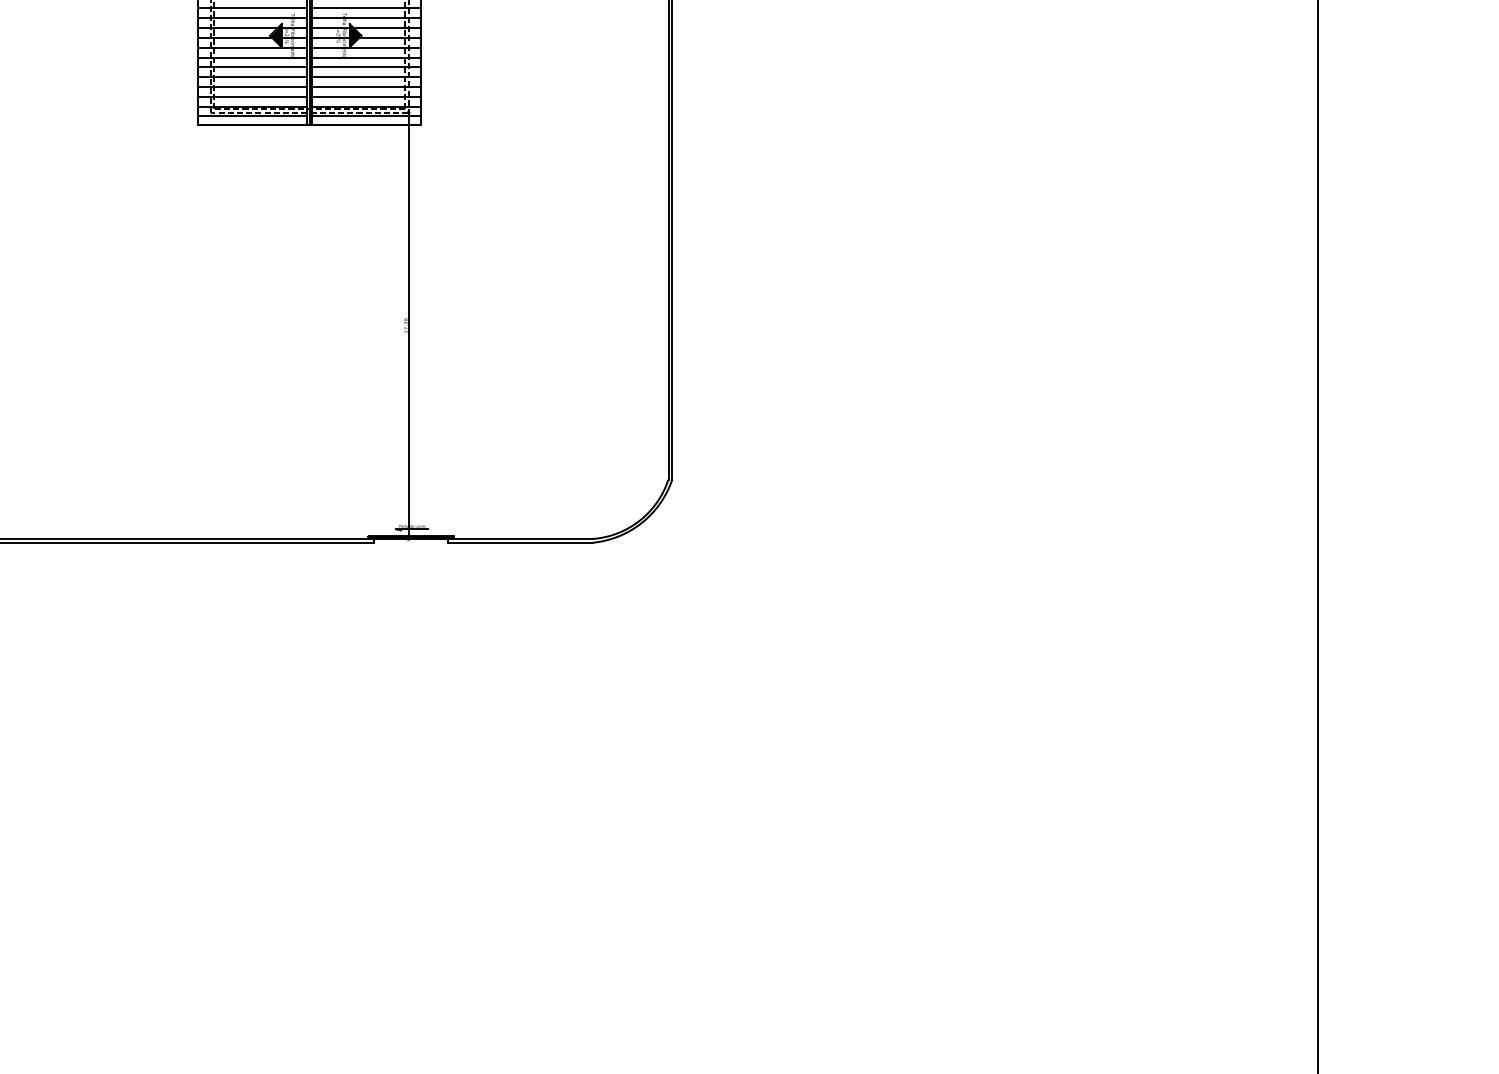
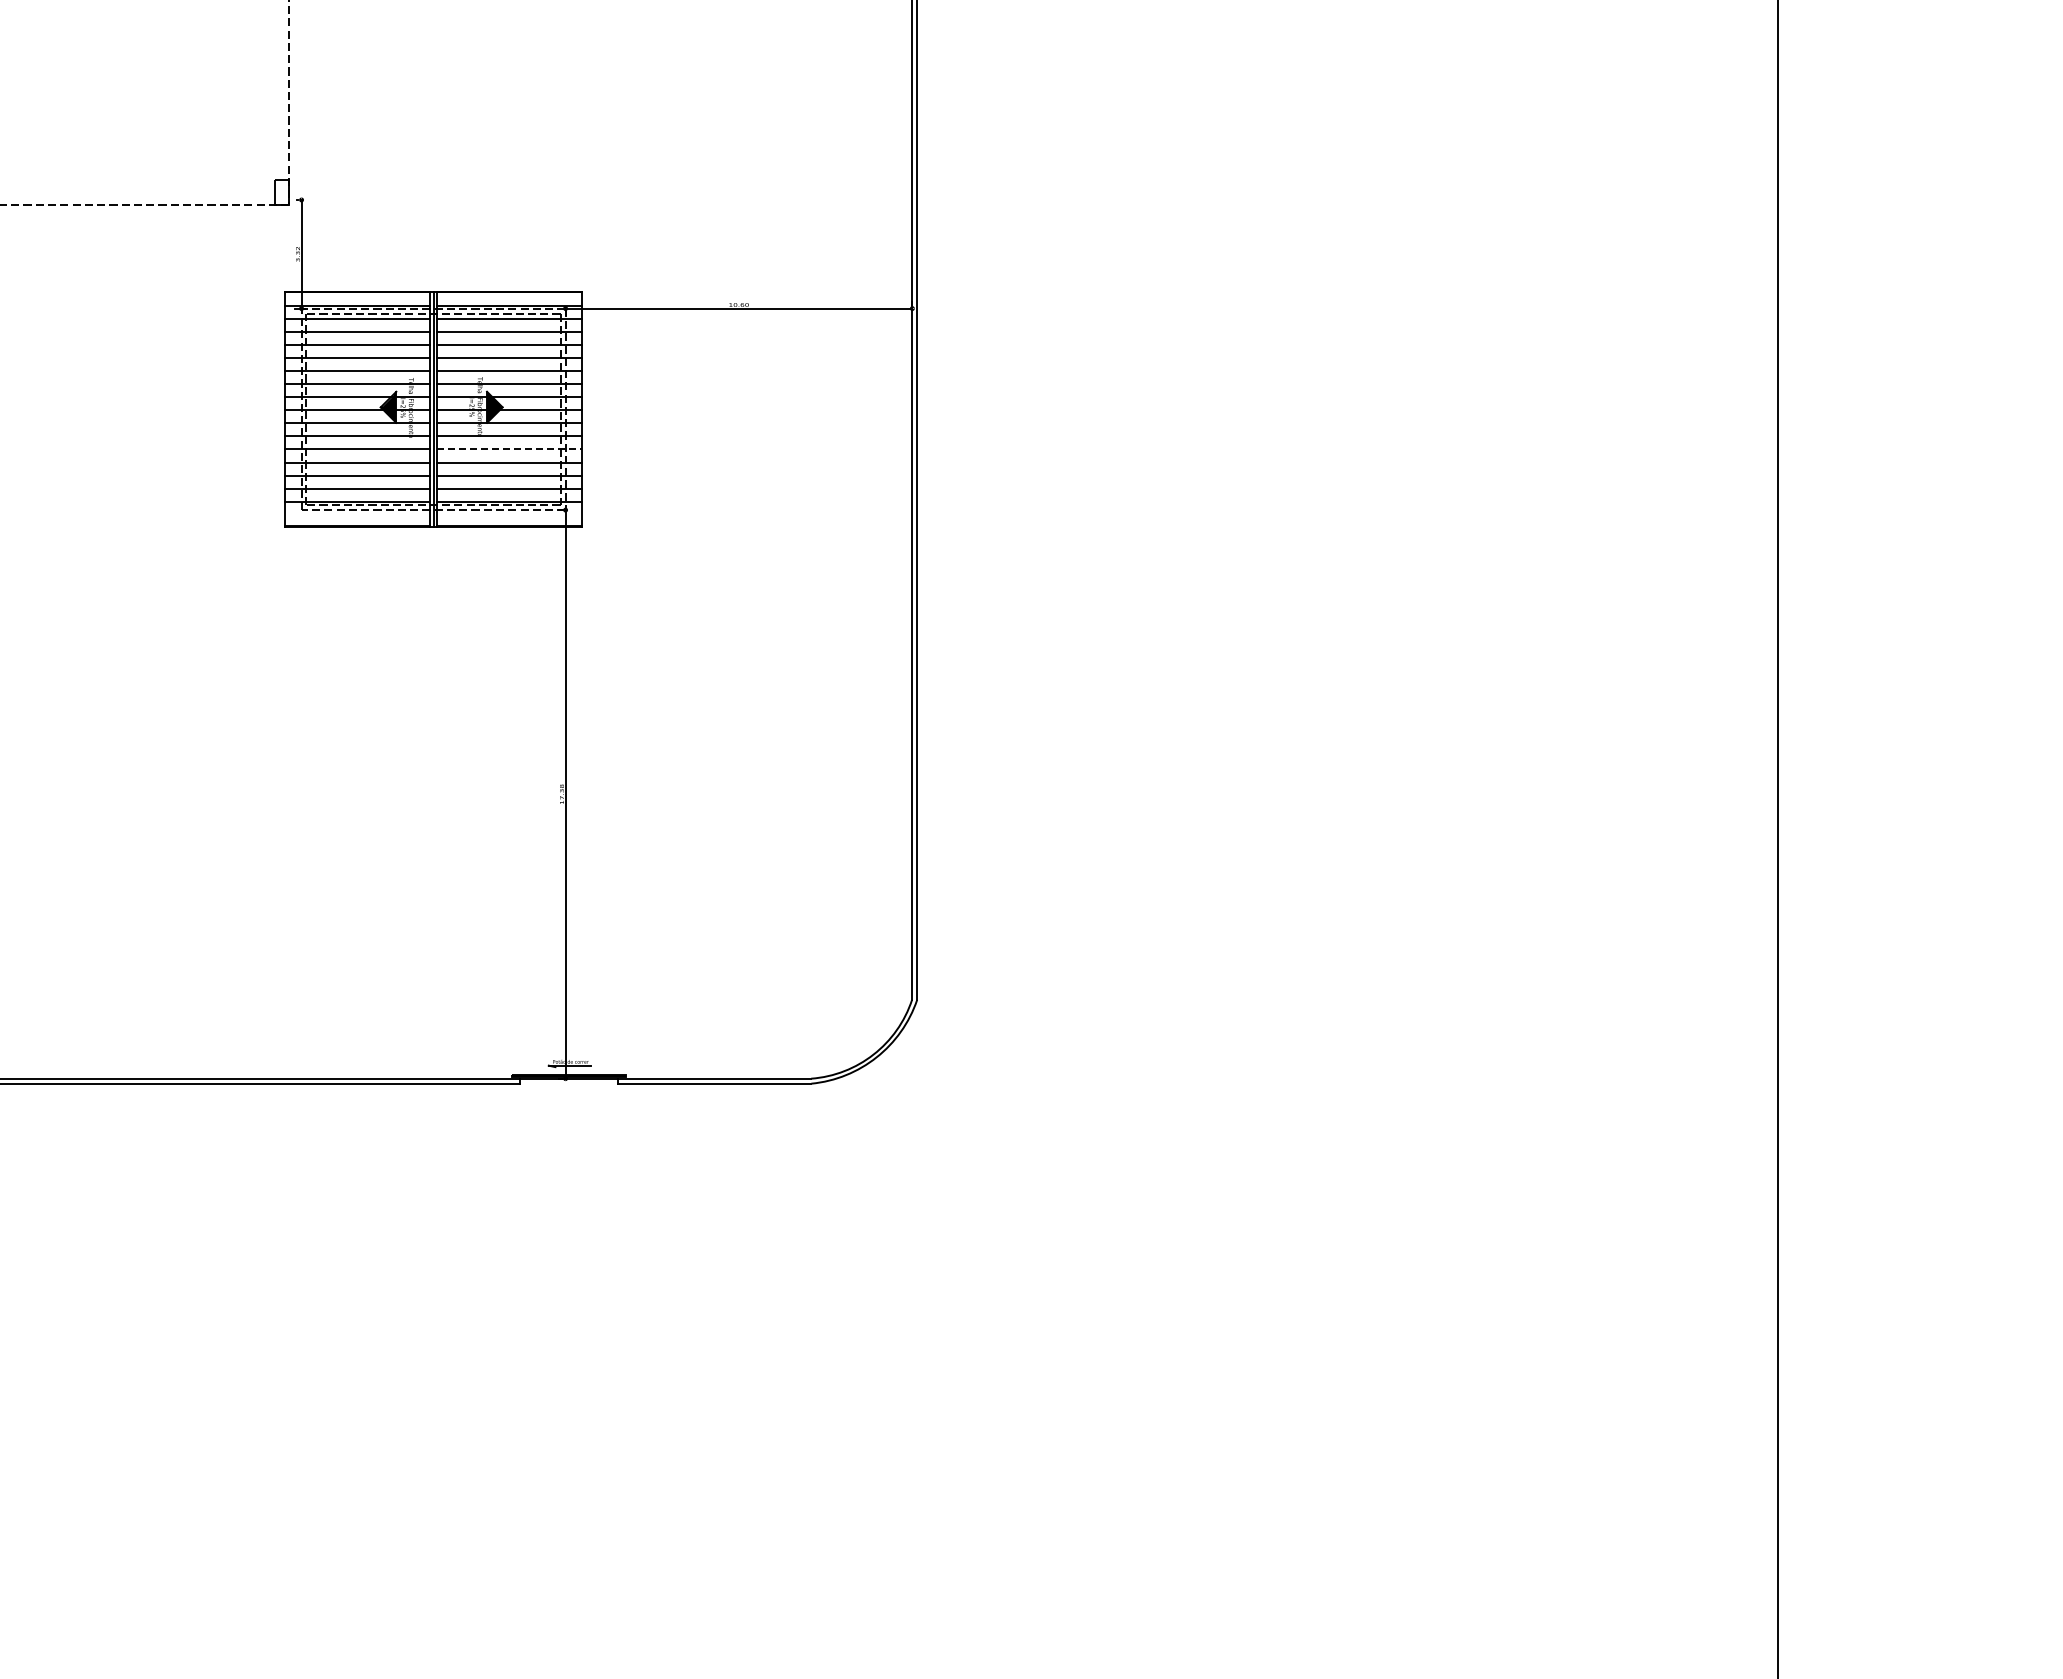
line: (366, 67) -> (509, 449), solid -> dashed
line: (252, 116) -> (357, 514), removed
line: (365, 116) -> (508, 514), removed

